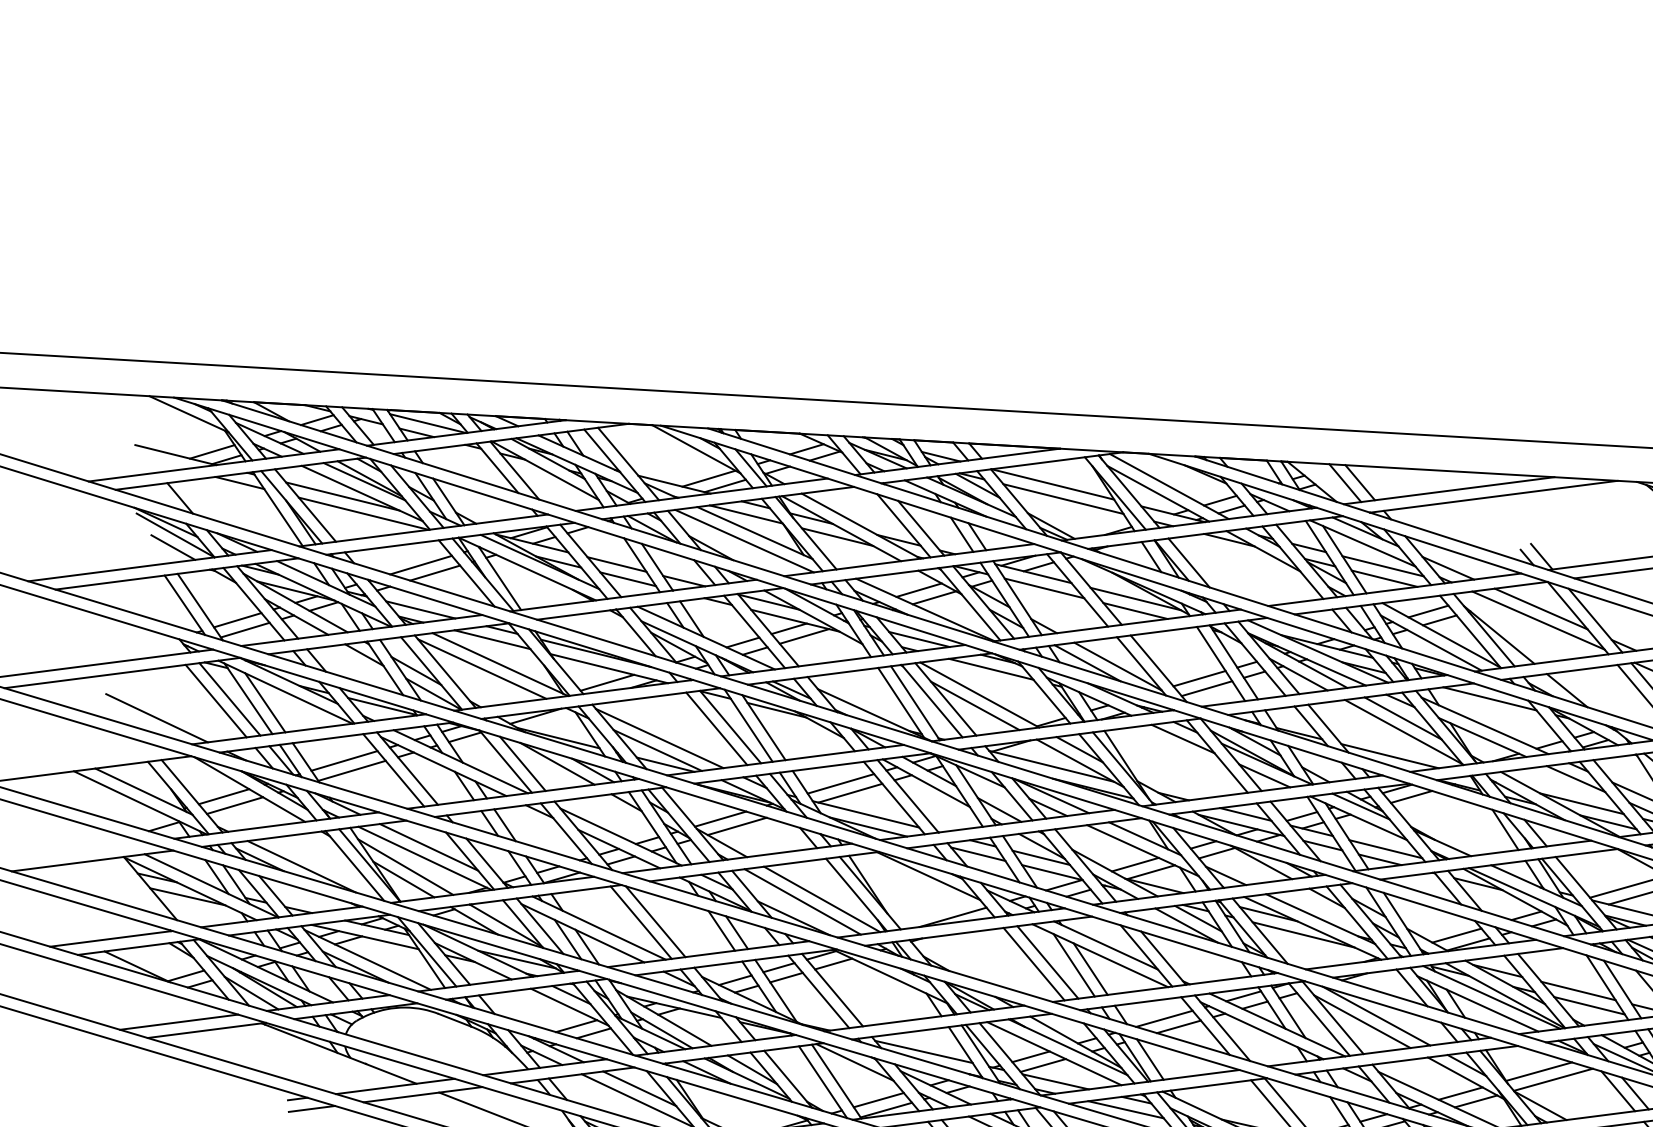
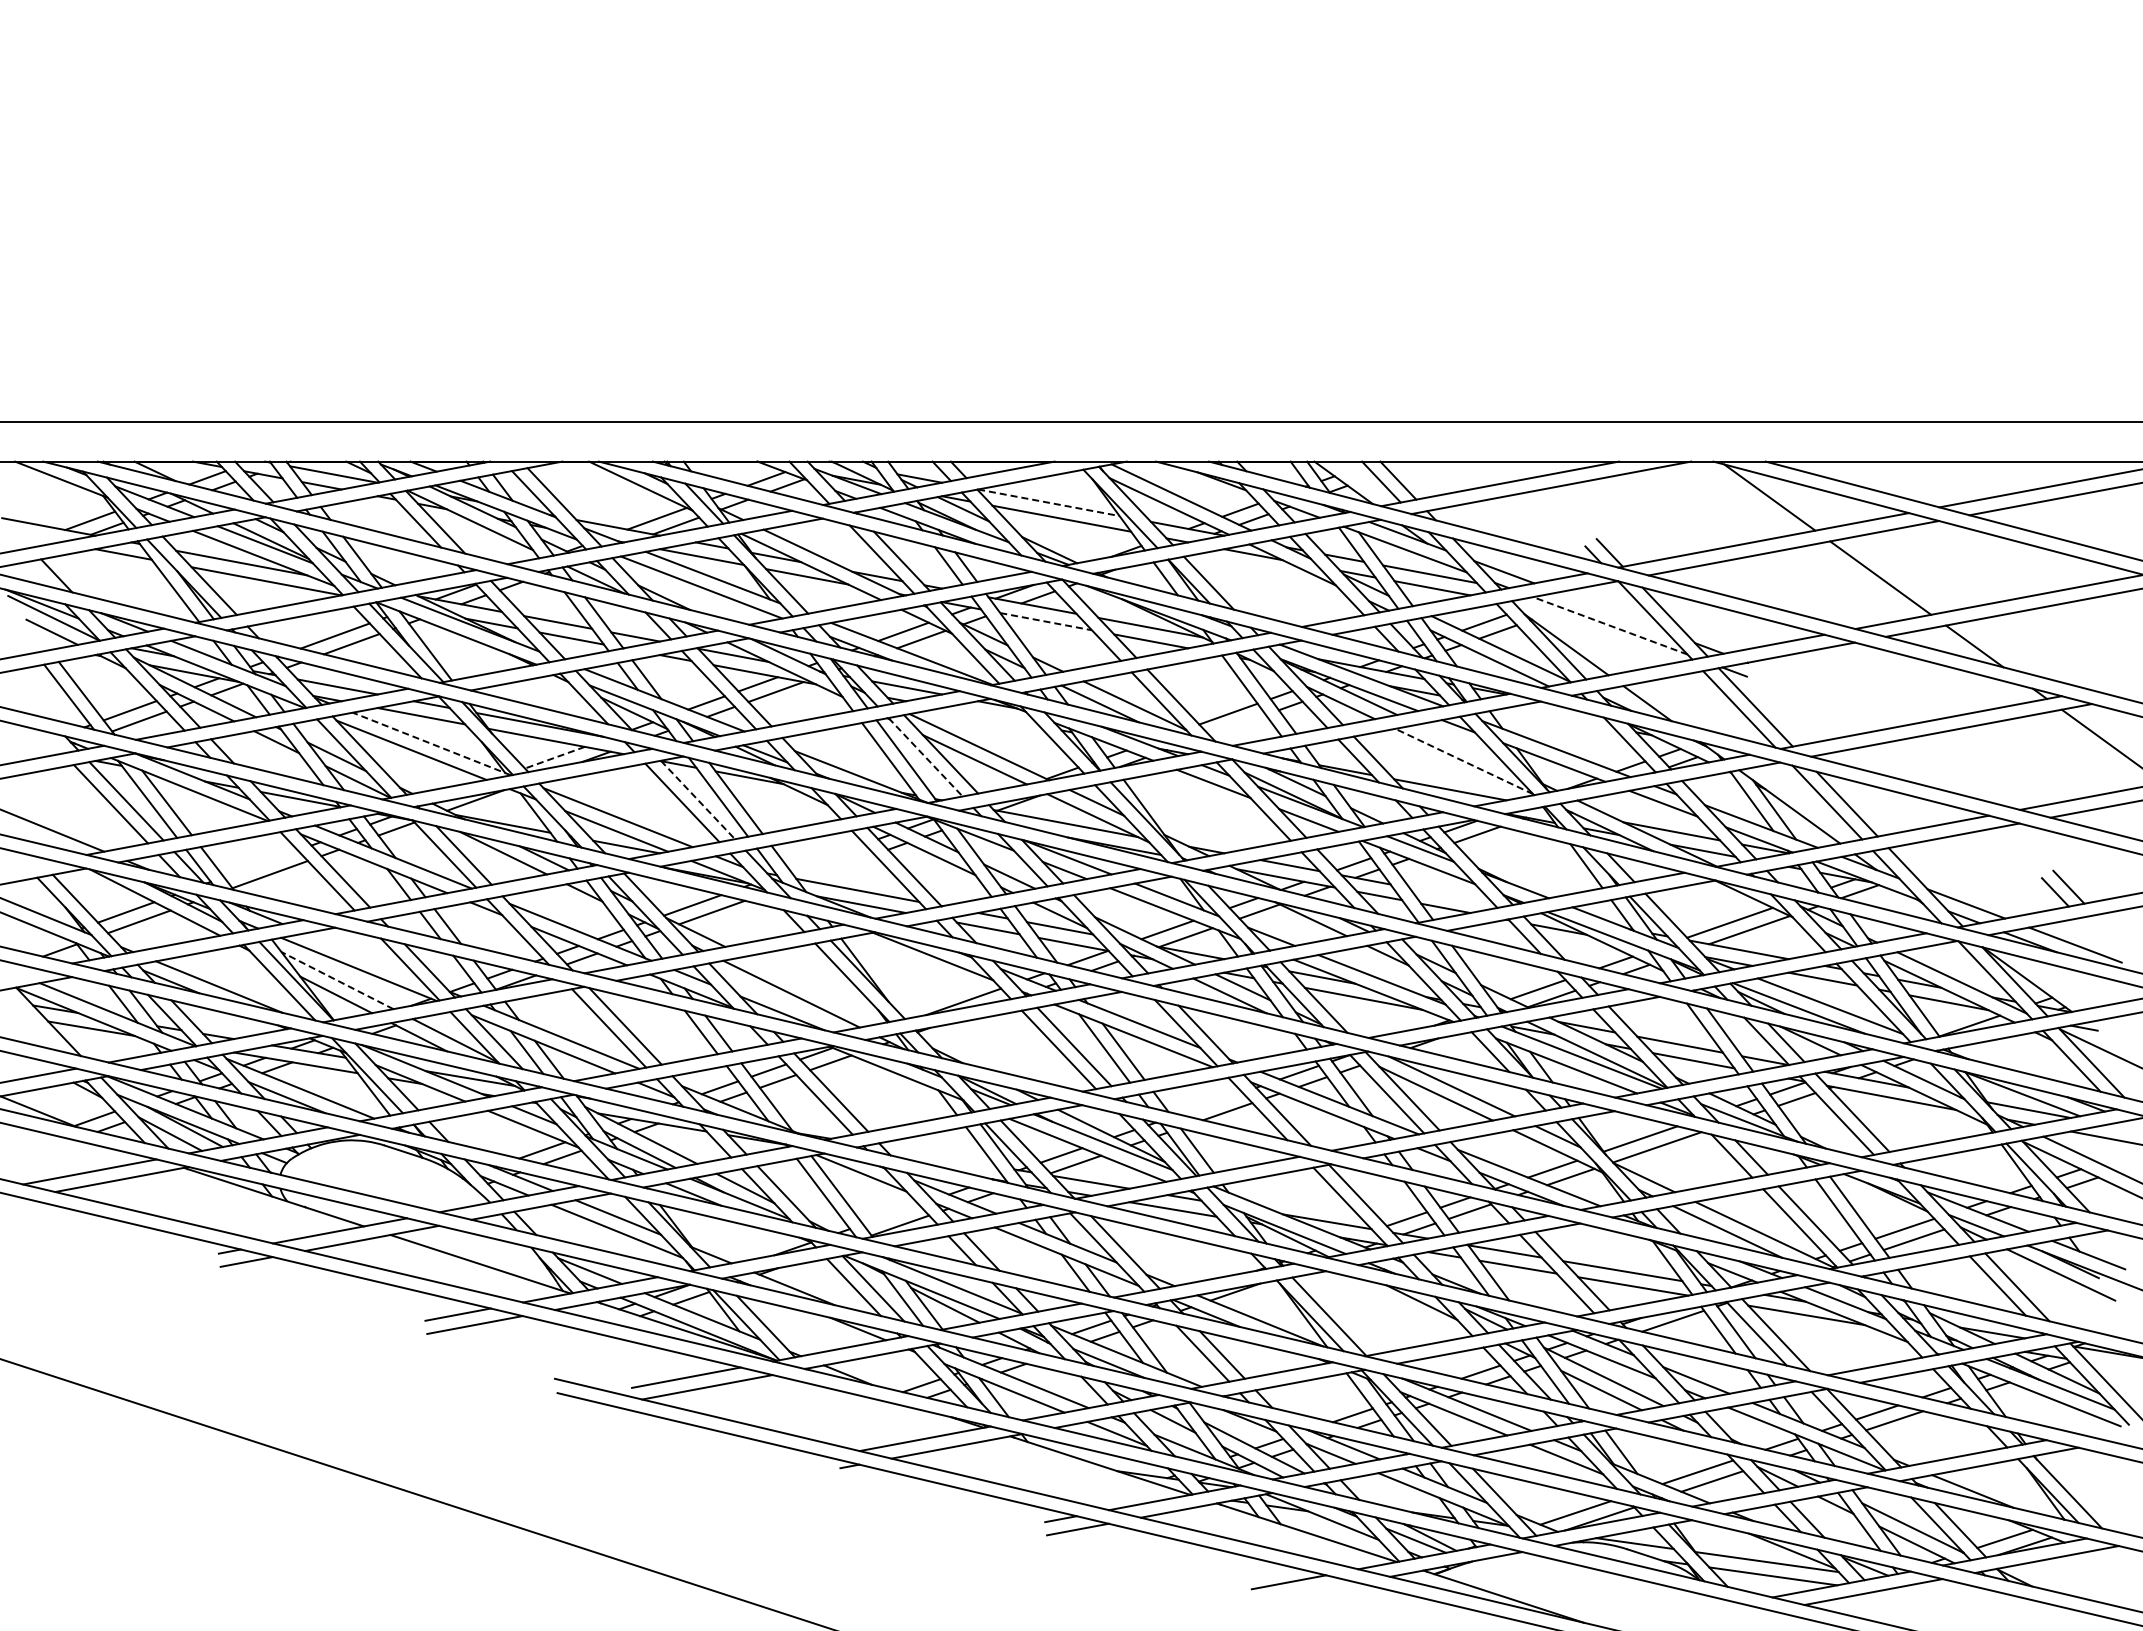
line: (1052, 484) -> (1048, 502), solid -> dashed
line: (1044, 588) -> (1046, 621), solid -> dashed
line: (1541, 609) -> (1612, 612), removed
line: (1537, 620) -> (1609, 625), solid -> dashed
line: (499, 664) -> (431, 743), solid -> dashed
line: (990, 669) -> (990, 717), removed
line: (607, 682) -> (554, 757), solid -> dashed
line: (1206, 688) -> (1237, 724), removed
line: (1489, 699) -> (1559, 718), removed
line: (932, 701) -> (925, 757), solid -> dashed
line: (1402, 717) -> (1462, 745), removed
line: (730, 726) -> (697, 799), solid -> dashed
line: (1403, 732) -> (1463, 761), solid -> dashed
line: (344, 760) -> (260, 863), removed
line: (841, 783) -> (827, 857), removed
line: (850, 793) -> (838, 867), removed
line: (428, 847) -> (362, 956), removed
line: (1385, 848) -> (1451, 895), removed
line: (405, 866) -> (337, 980), solid -> dashed
line: (822, 898) -> (813, 989), removed
line: (1164, 1018) -> (1210, 1103), removed
line: (924, 1051) -> (939, 1156), removed
line: (879, 1099) -> (891, 1214), removed

